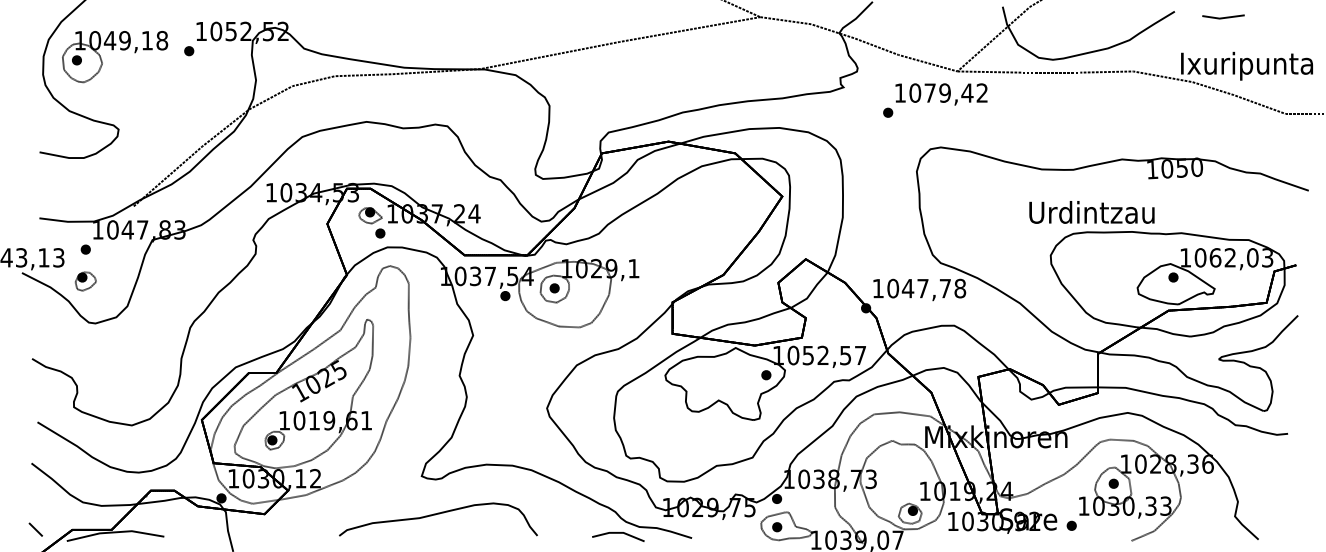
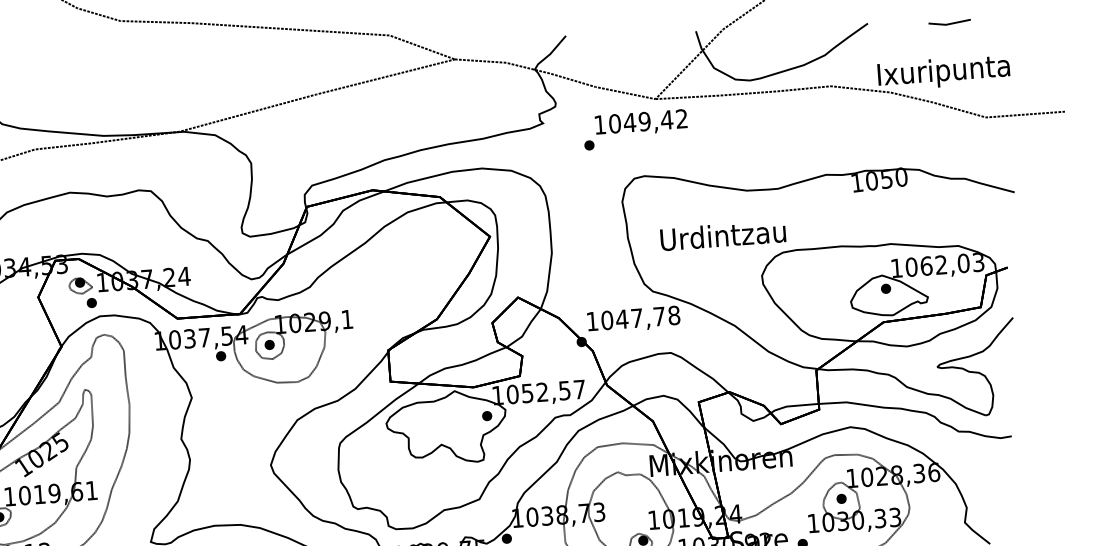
line: (1223, 17) -> (949, 23), moved
text: (930, 92) -> (630, 122), 1079,42 -> 1049,42
text: (1091, 212) -> (722, 235), moved

